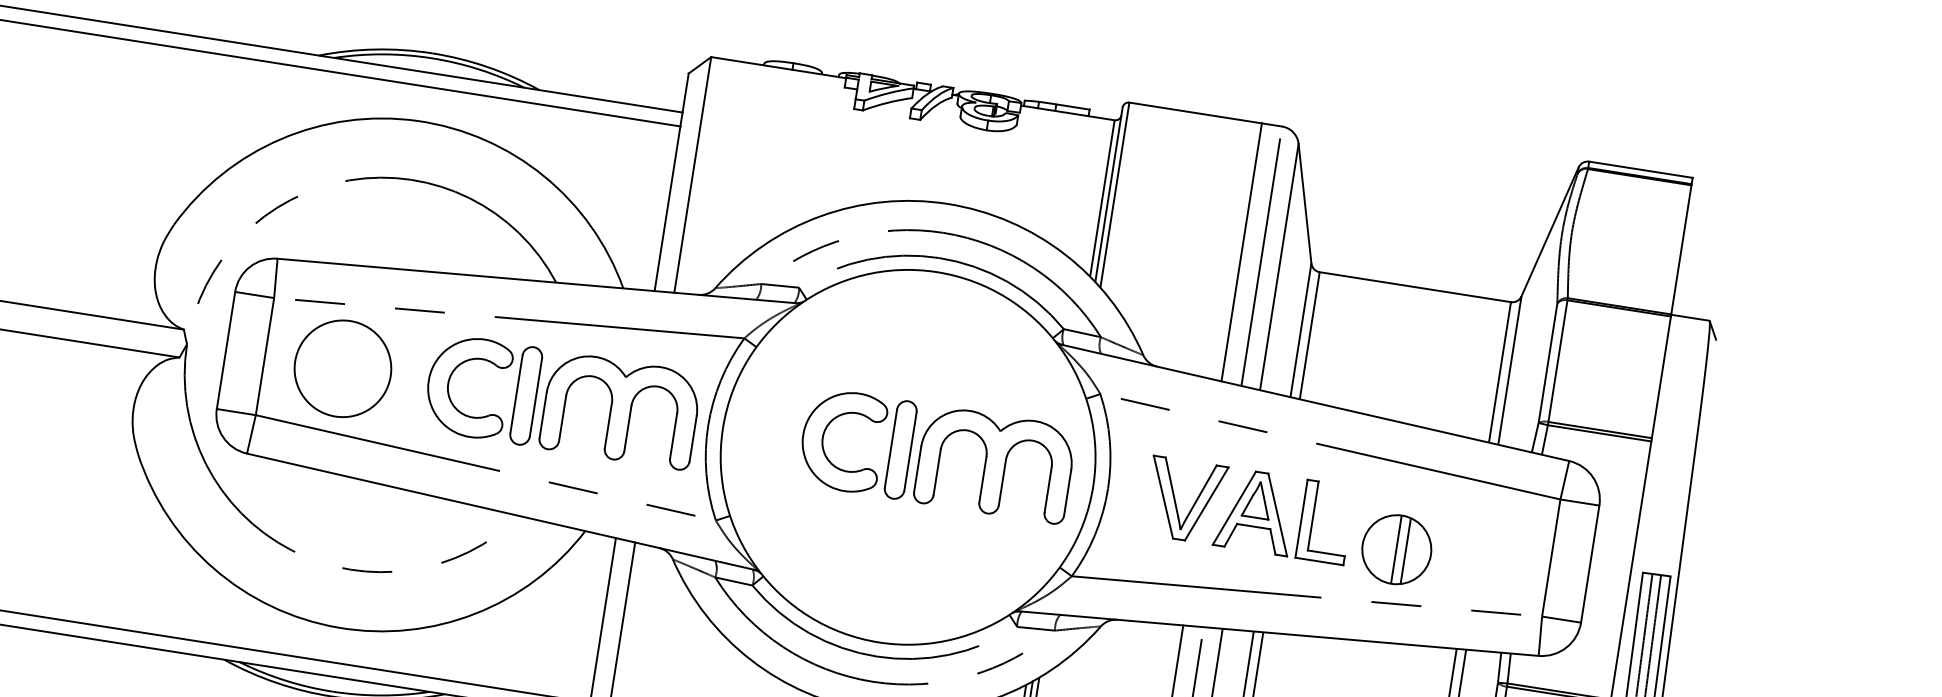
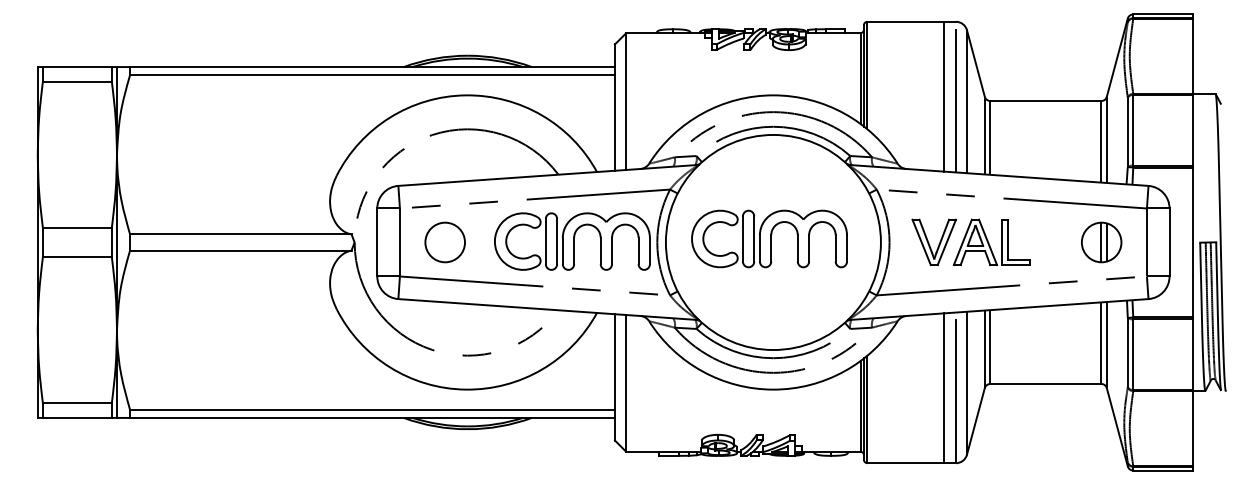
circle: (343, 368) -> (445, 242), size x0.71
part: (936, 454) -> (769, 238), moved
part: (1396, 549) -> (1101, 242), moved

